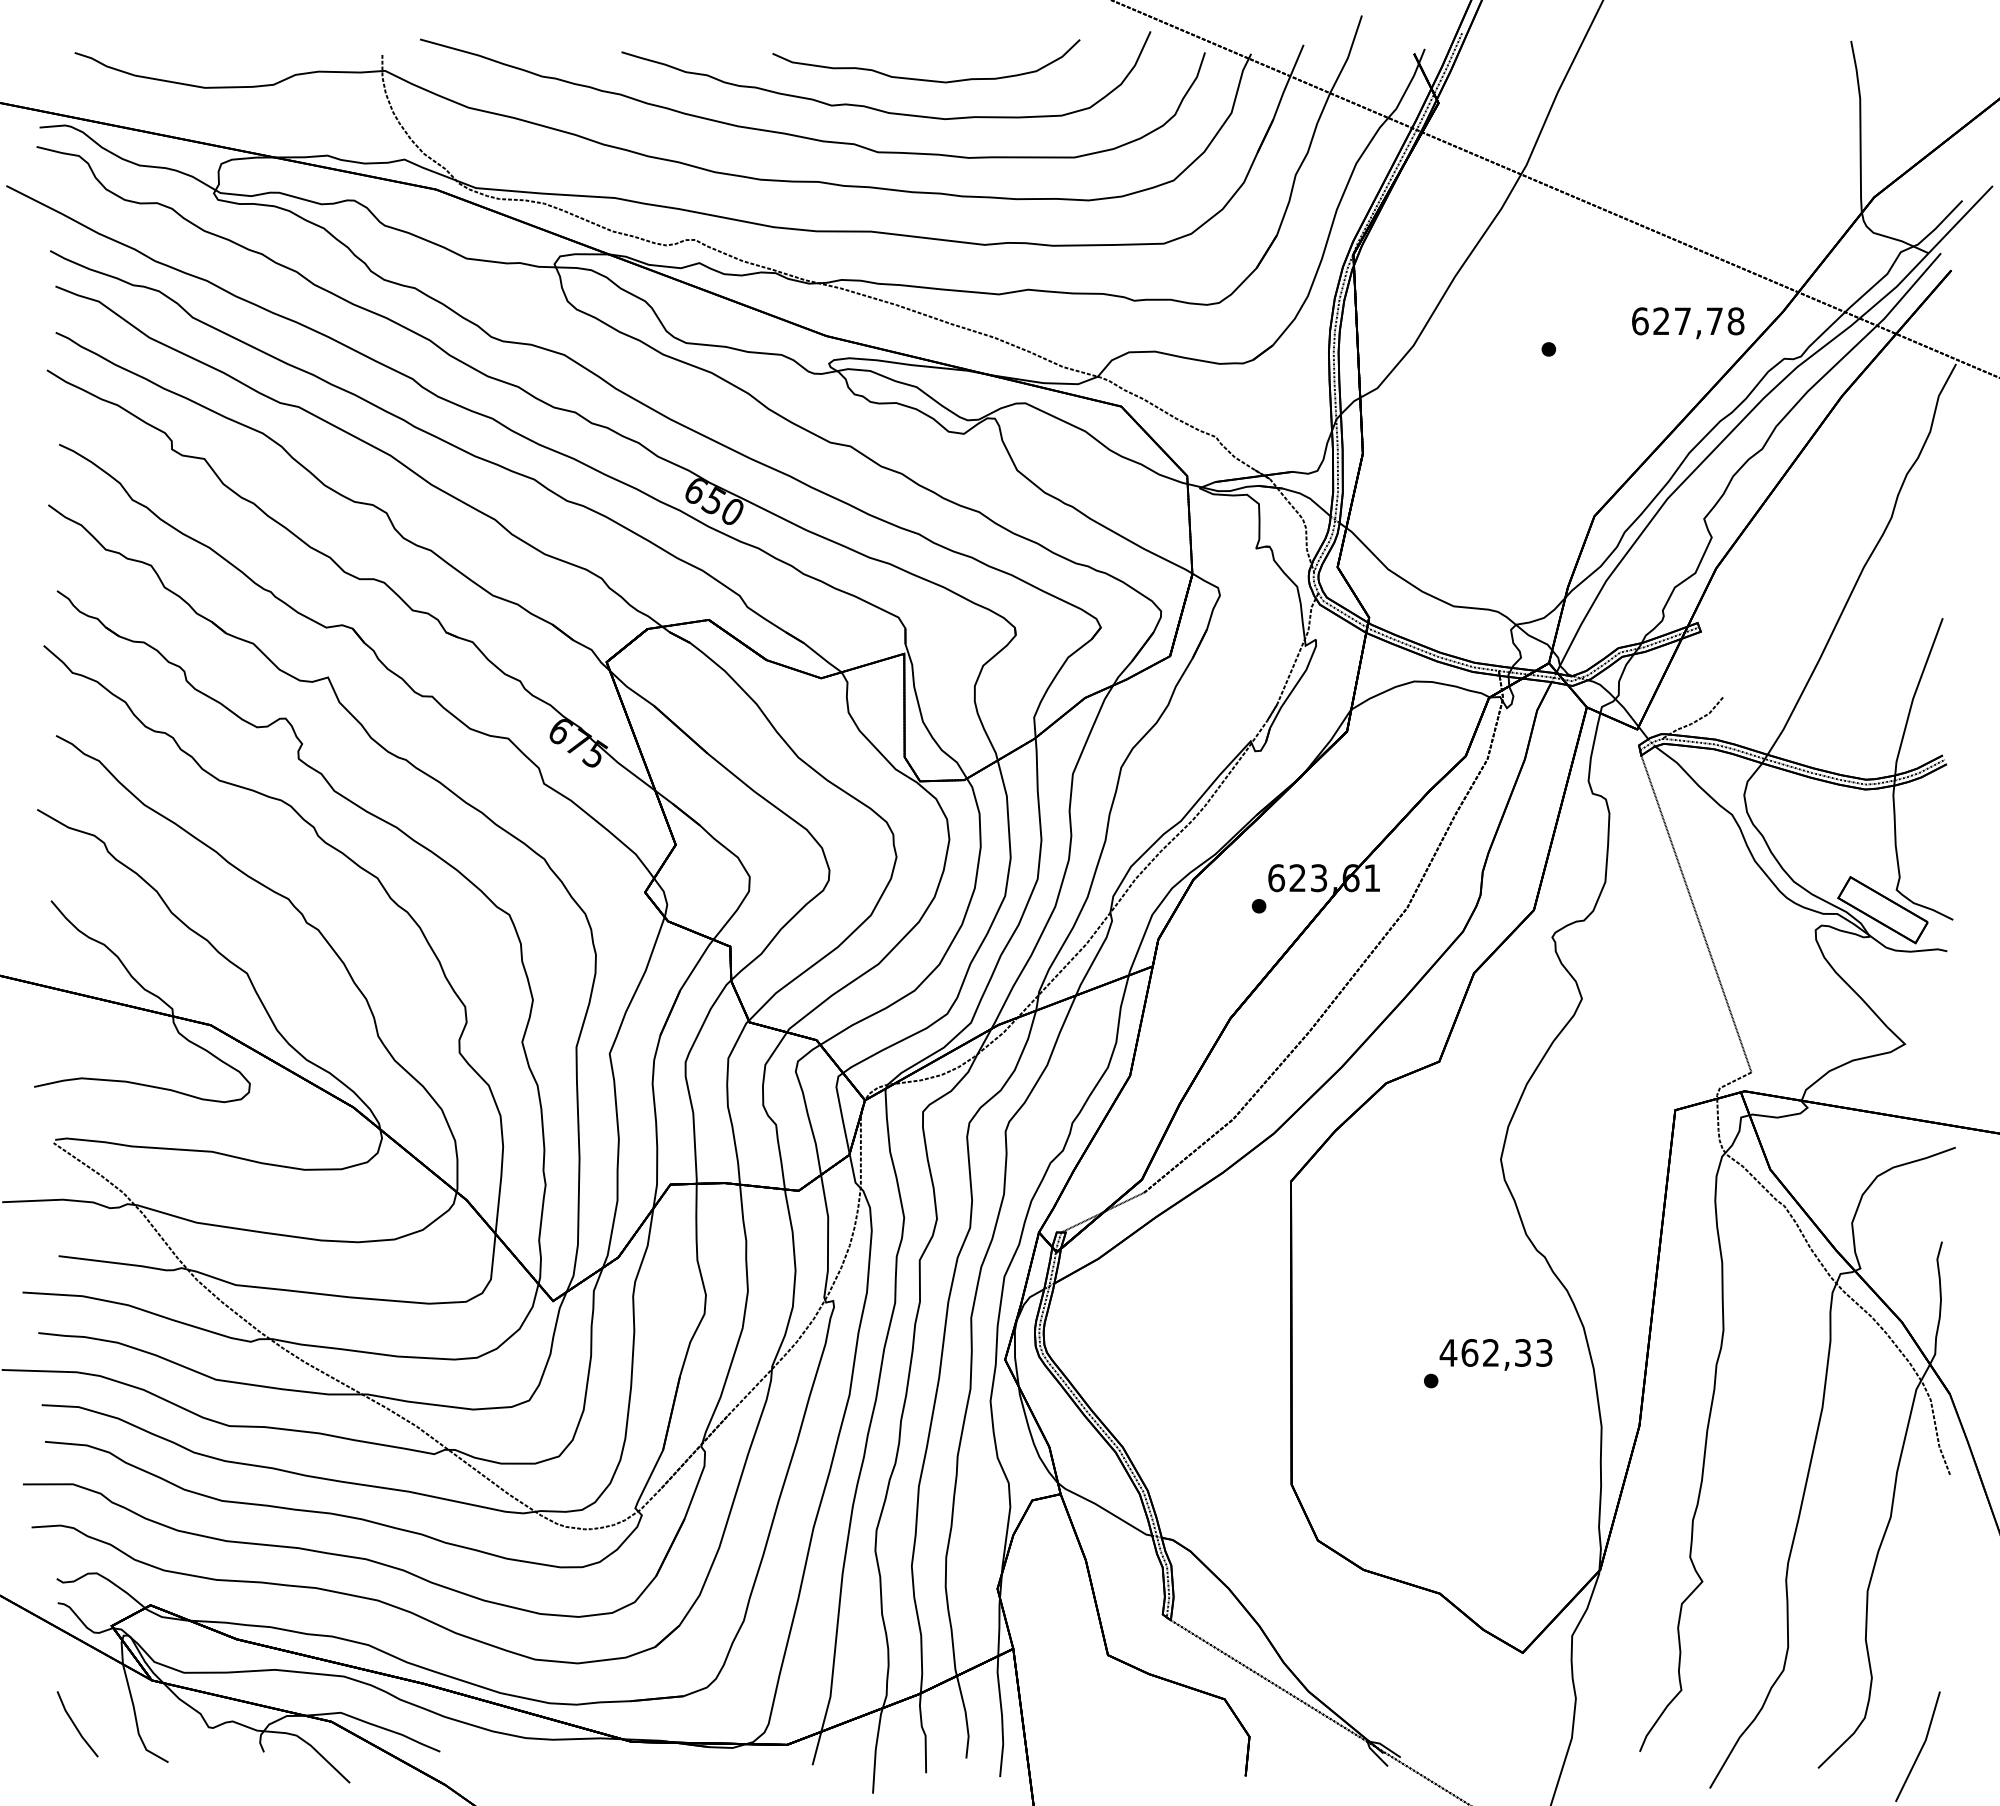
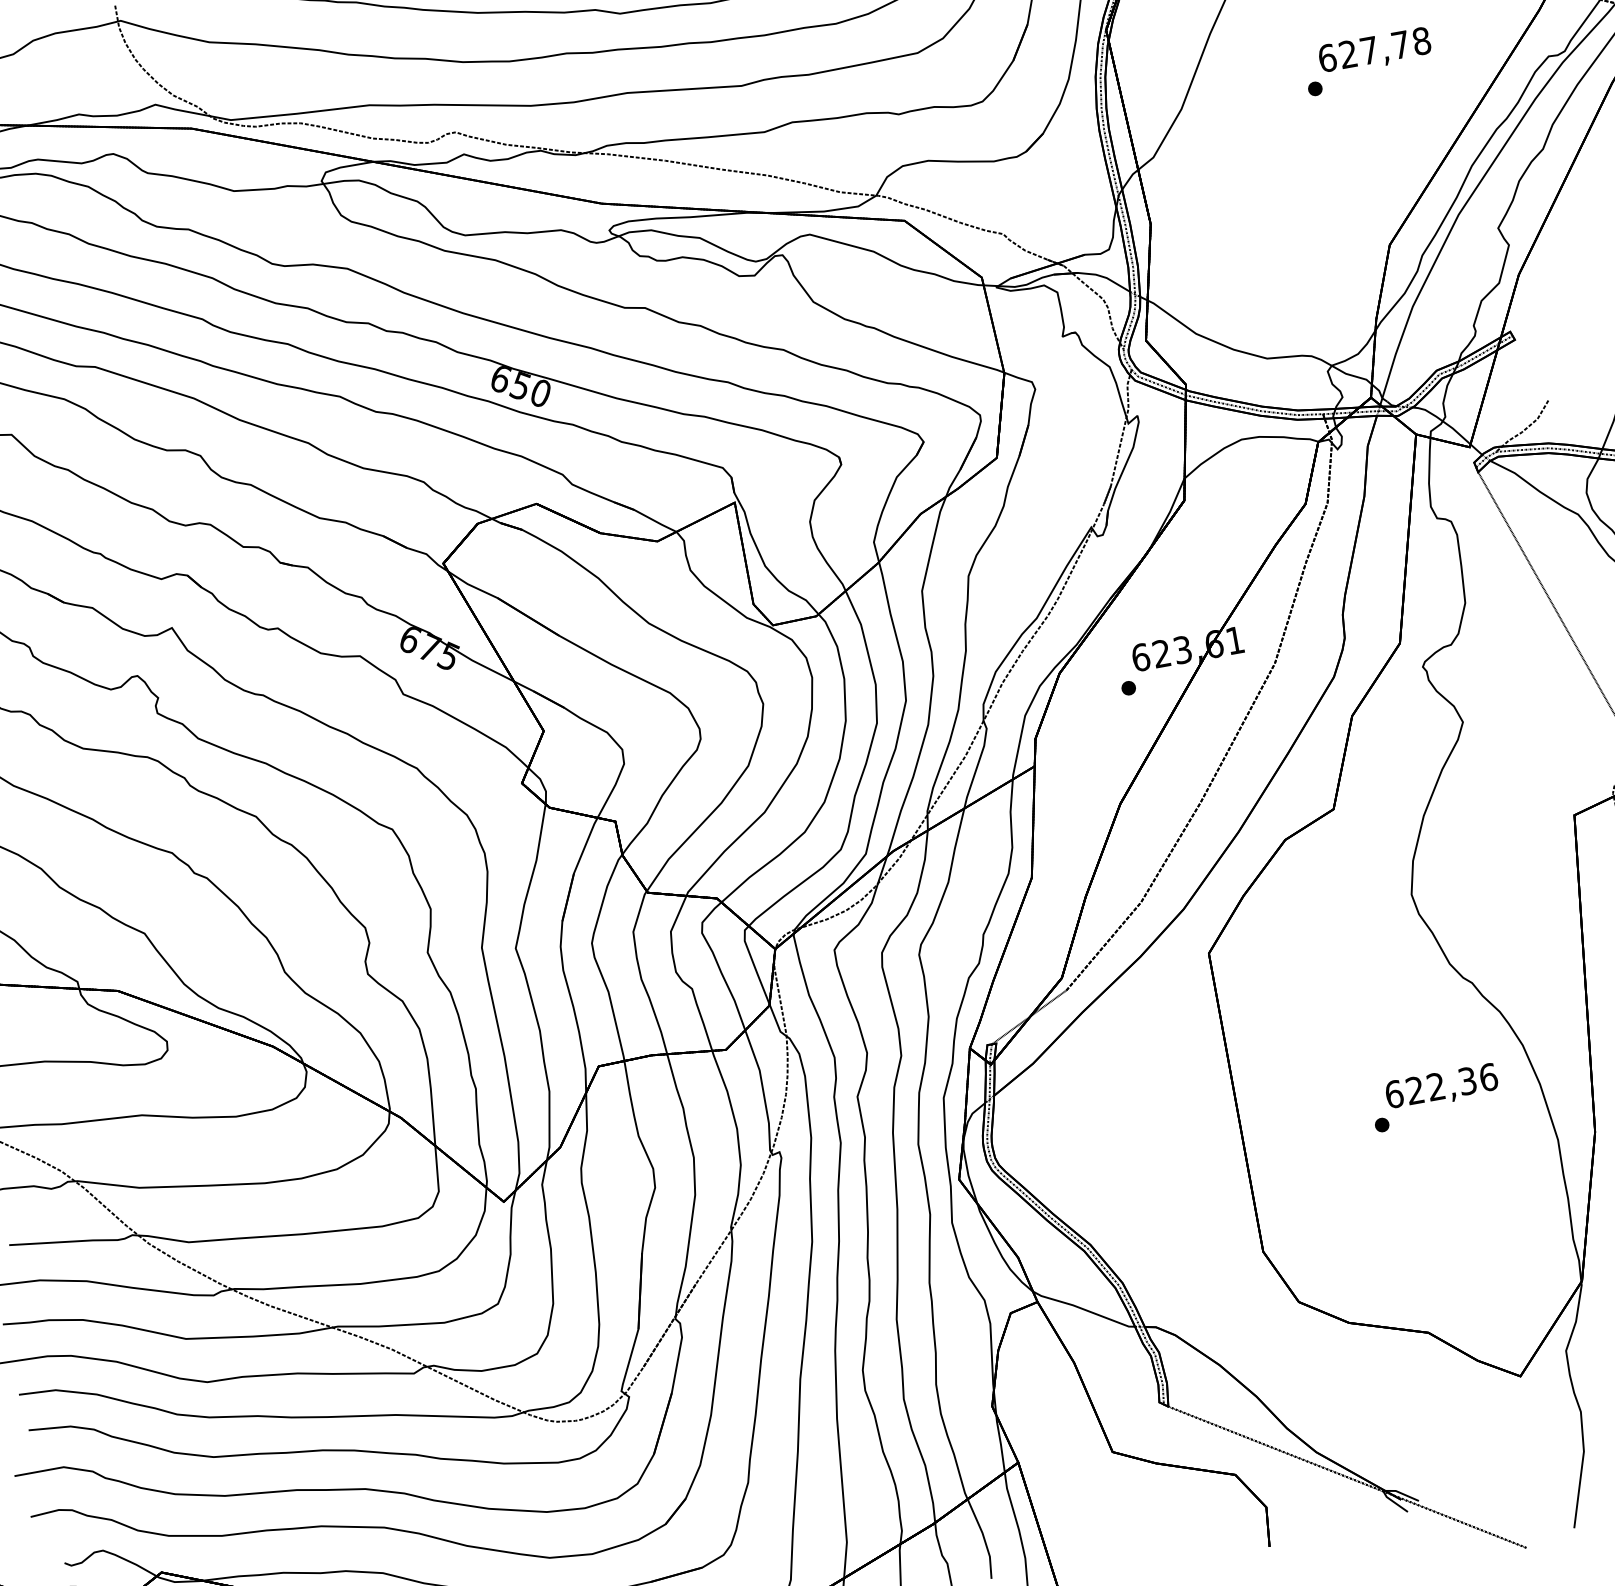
text: (1688, 323) -> (1375, 51), moved
text: (1495, 1352) -> (1440, 1085), 462,33 -> 622,36

